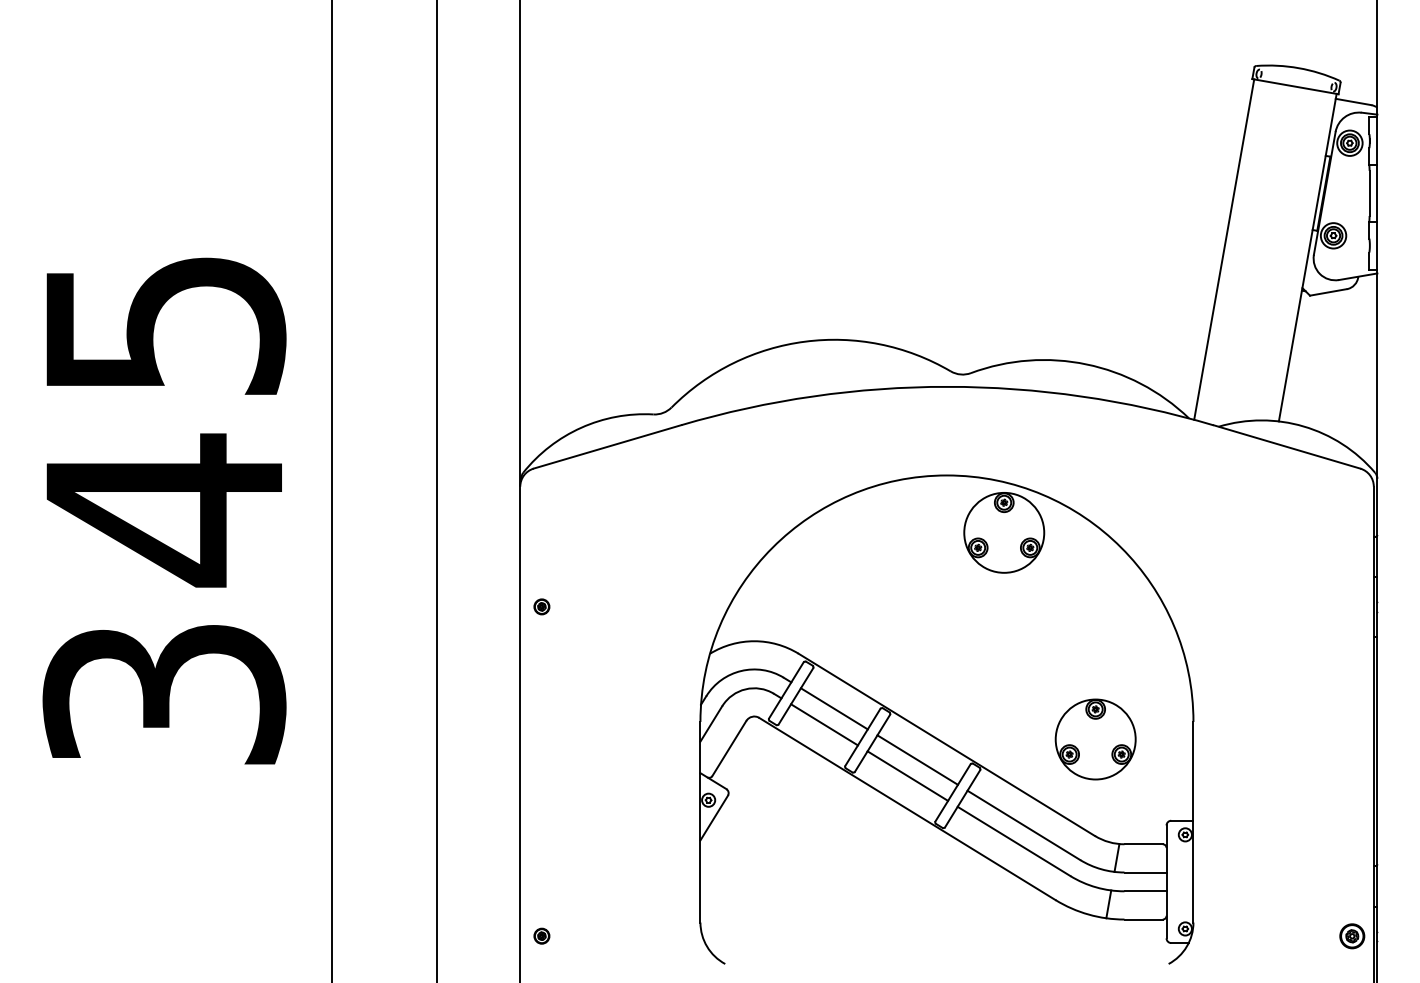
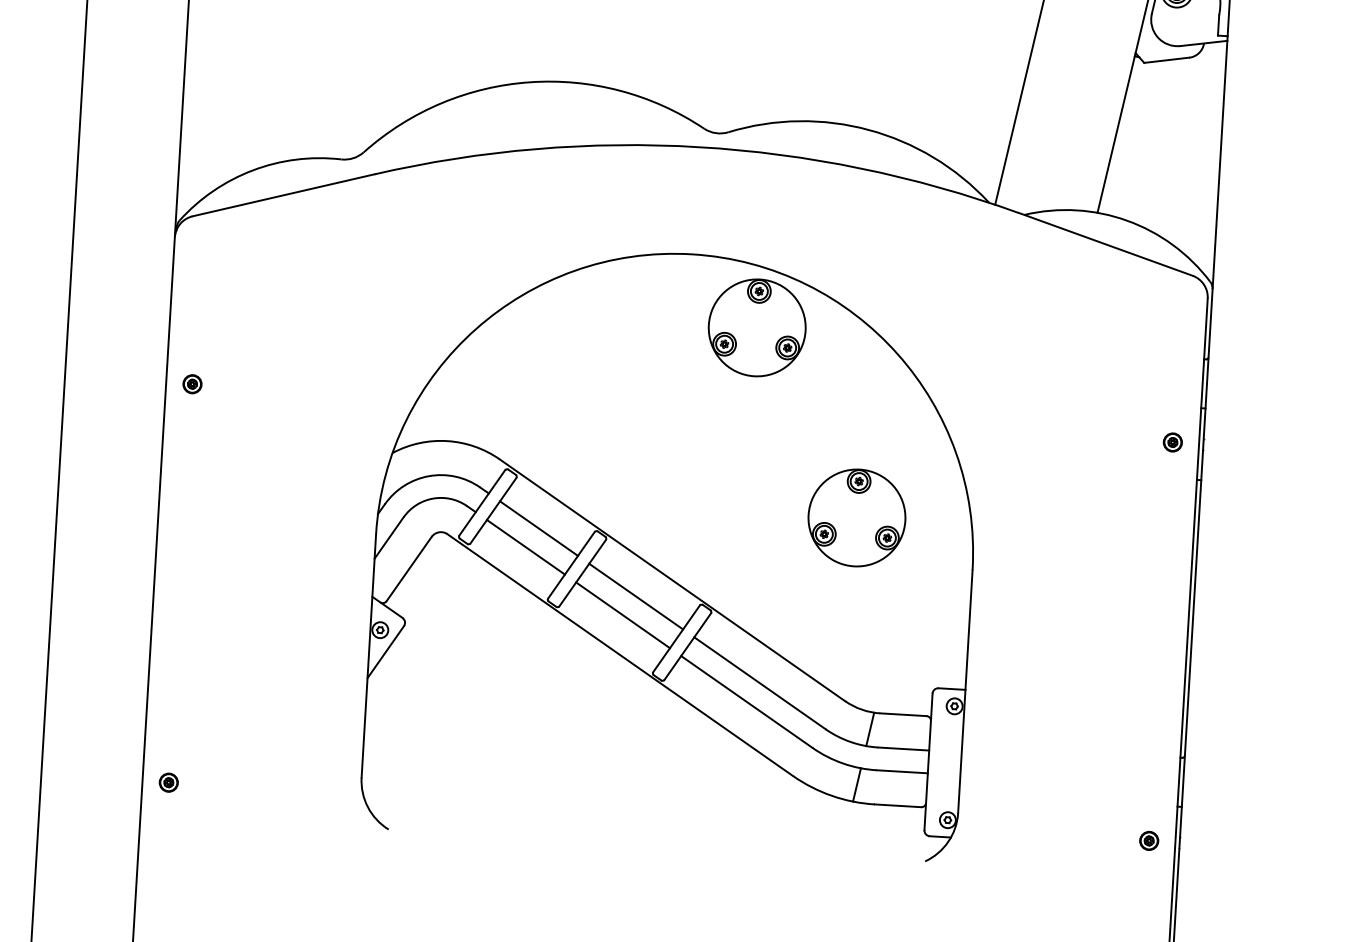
part: (1351, 606) -> (1172, 441), added
part: (1095, 739) -> (856, 517), moved
part: (1351, 935) -> (1148, 840), size x0.62

